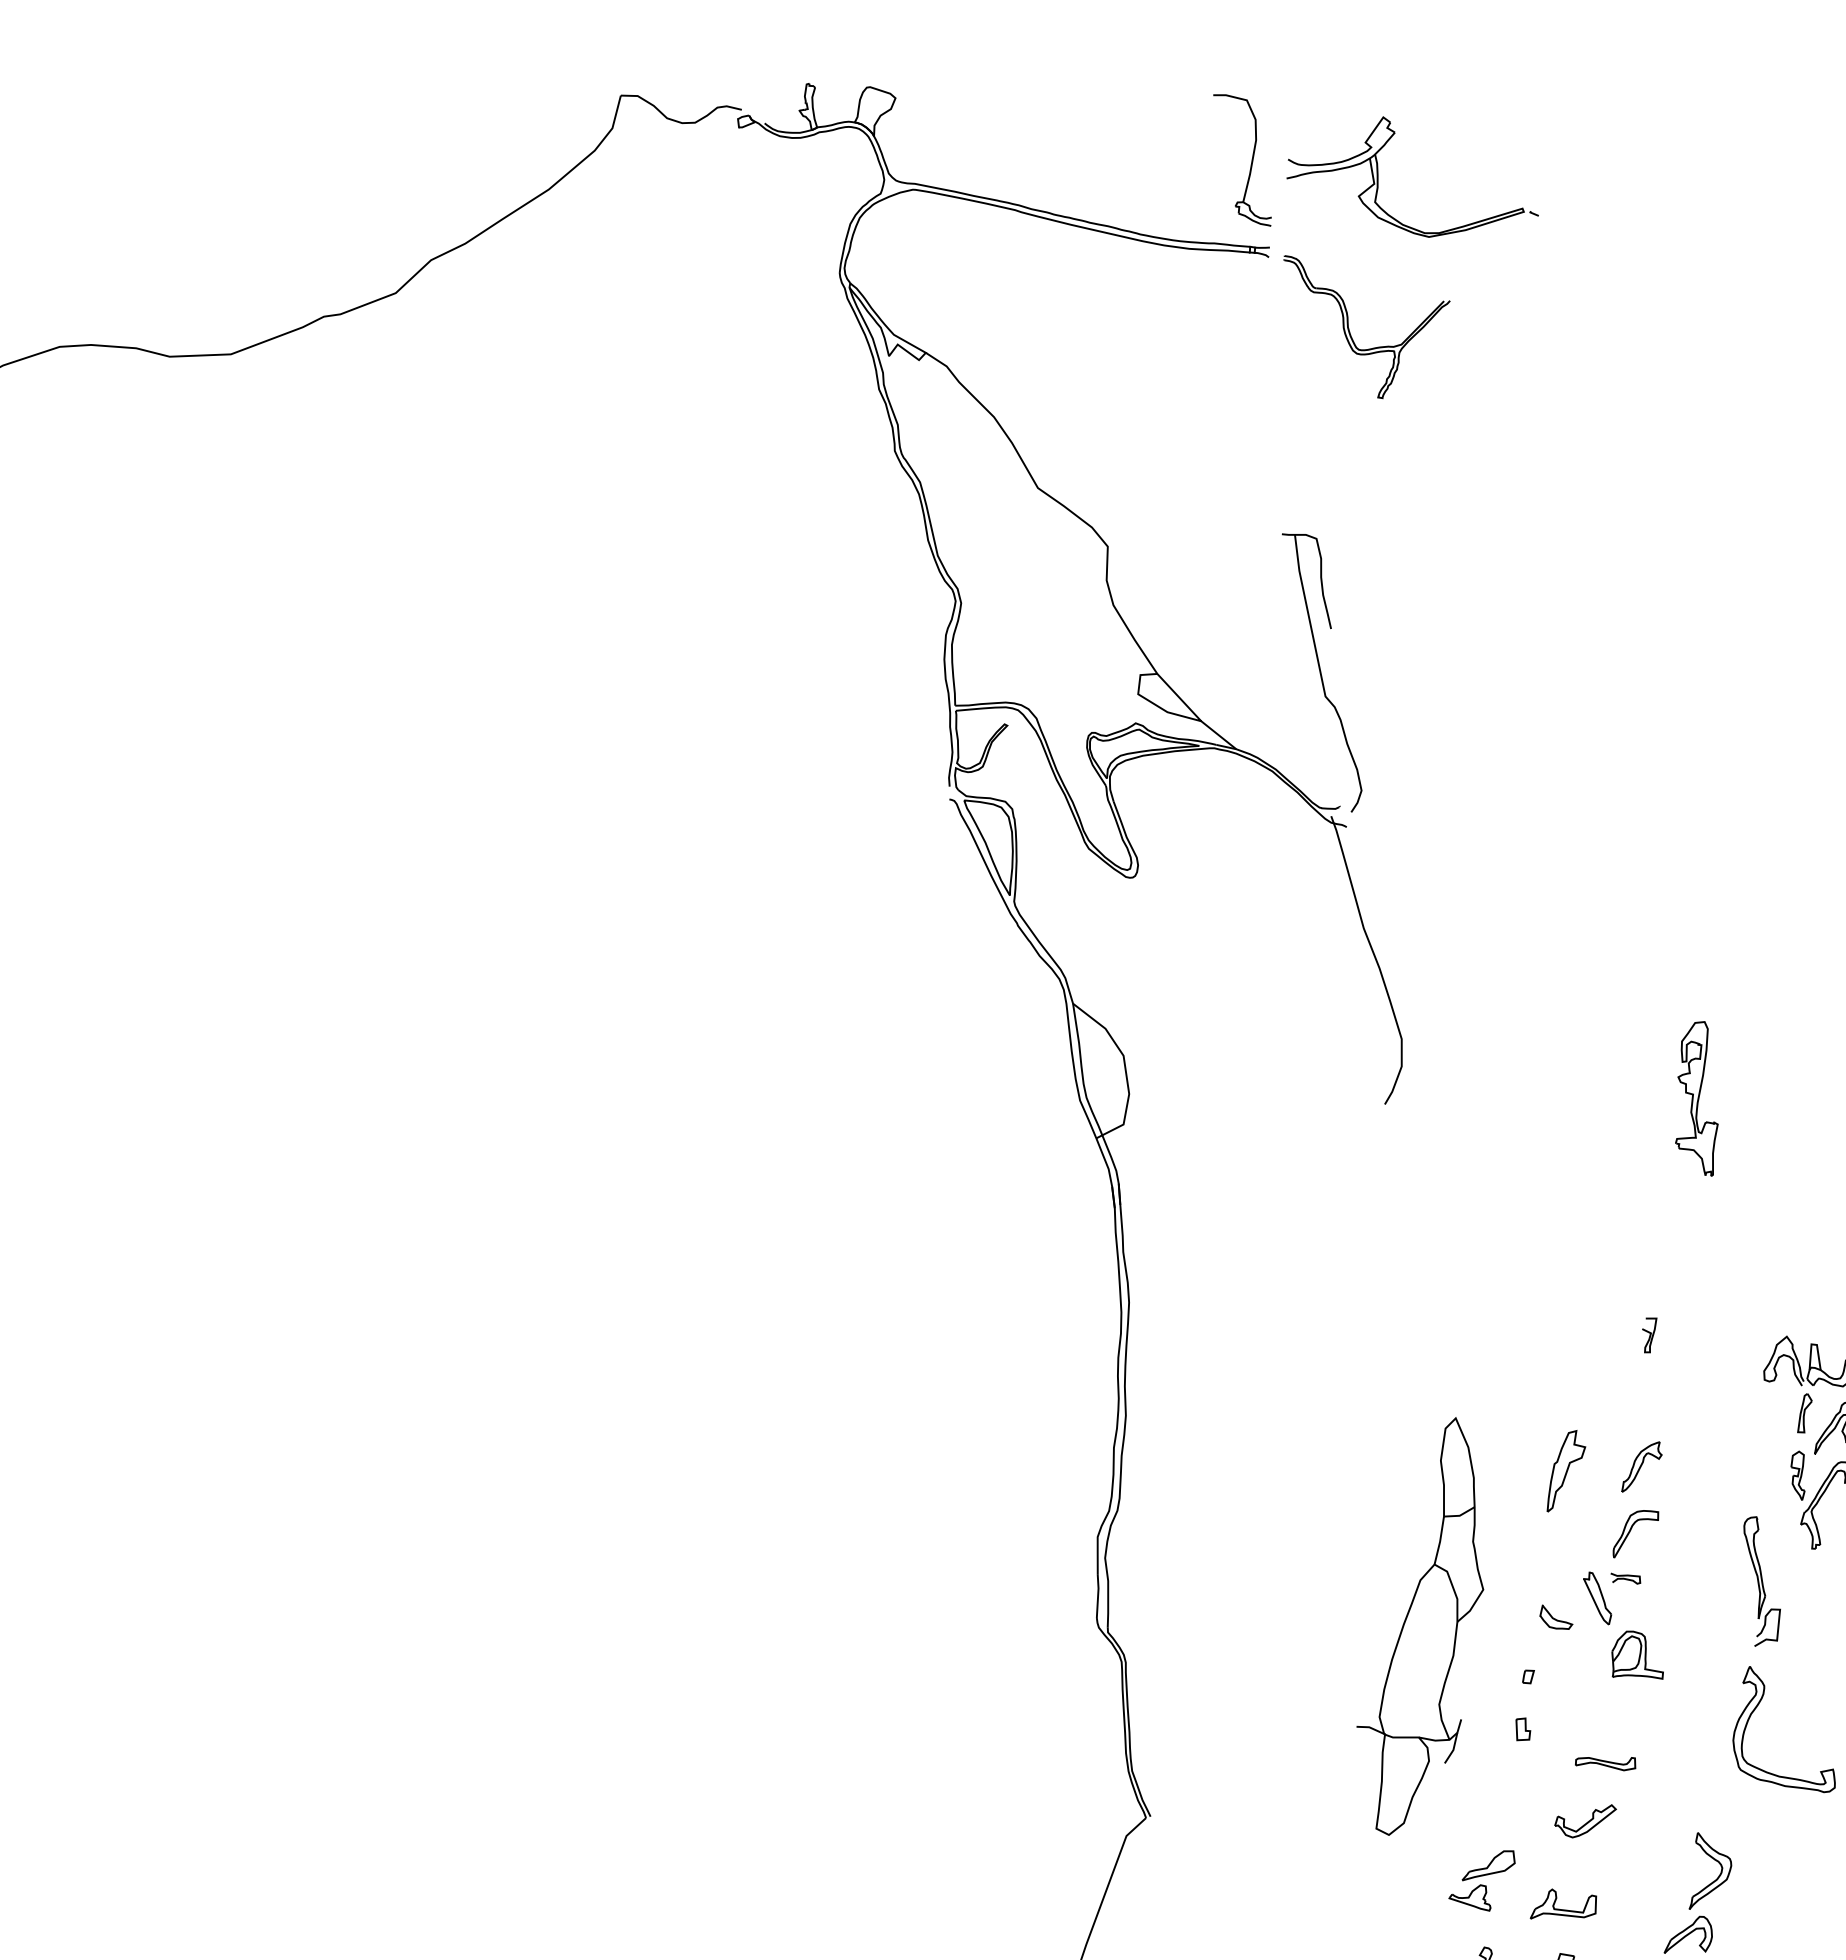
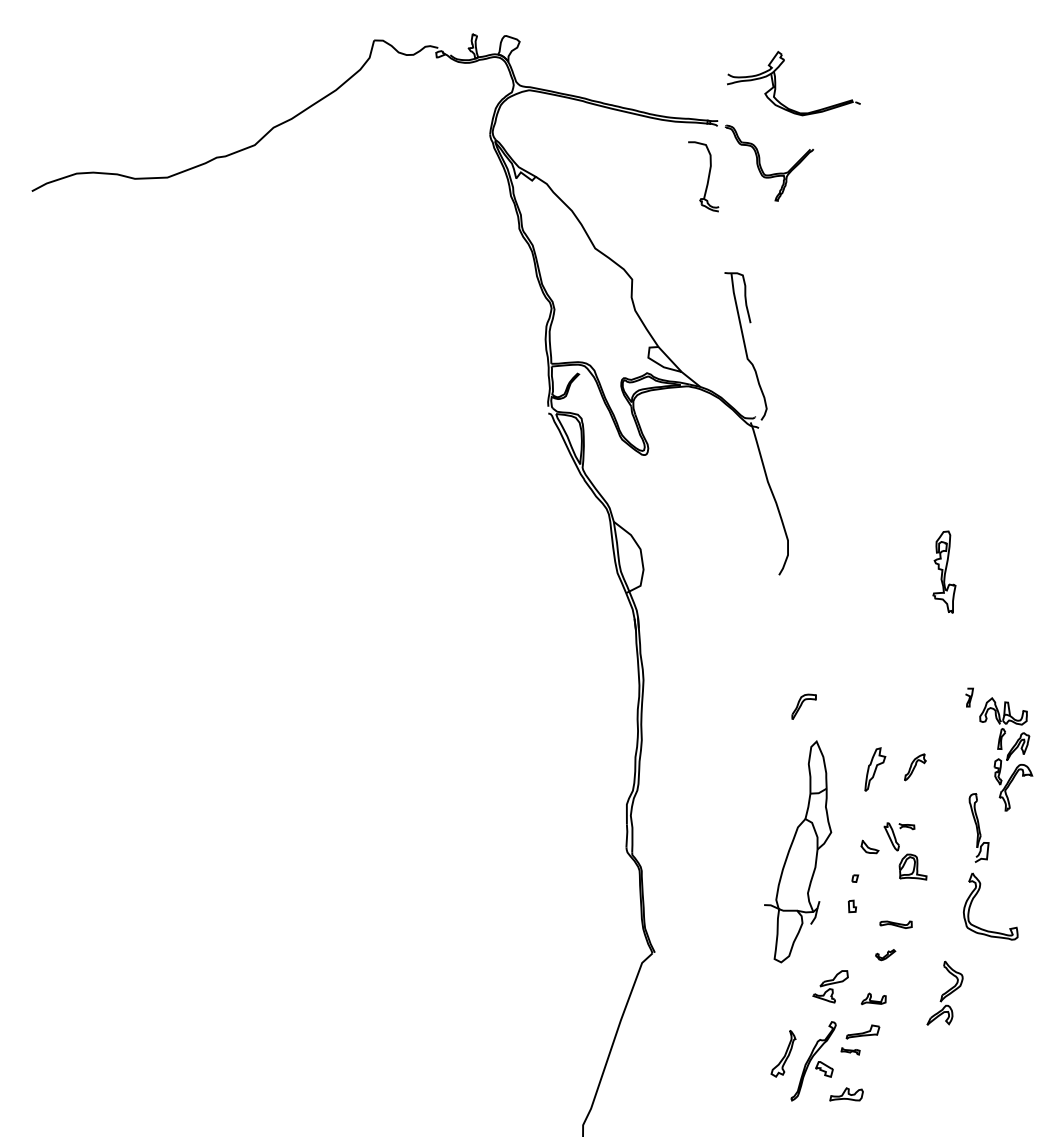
part: (1242, 159) -> (703, 176), moved
curve: (1649, 1335) -> (969, 697), moved
part: (1634, 1533) -> (803, 706), moved
part: (1585, 1820) -> (885, 954), size x0.6
part: (1562, 1903) -> (873, 998), size x0.7

